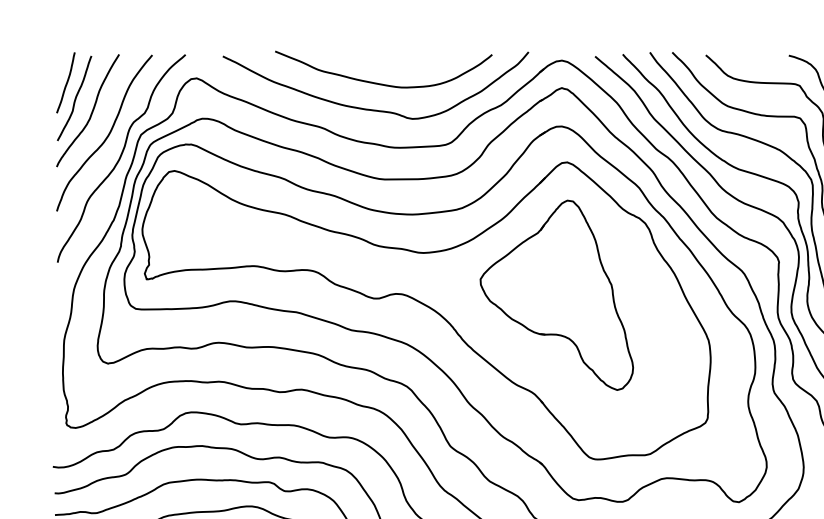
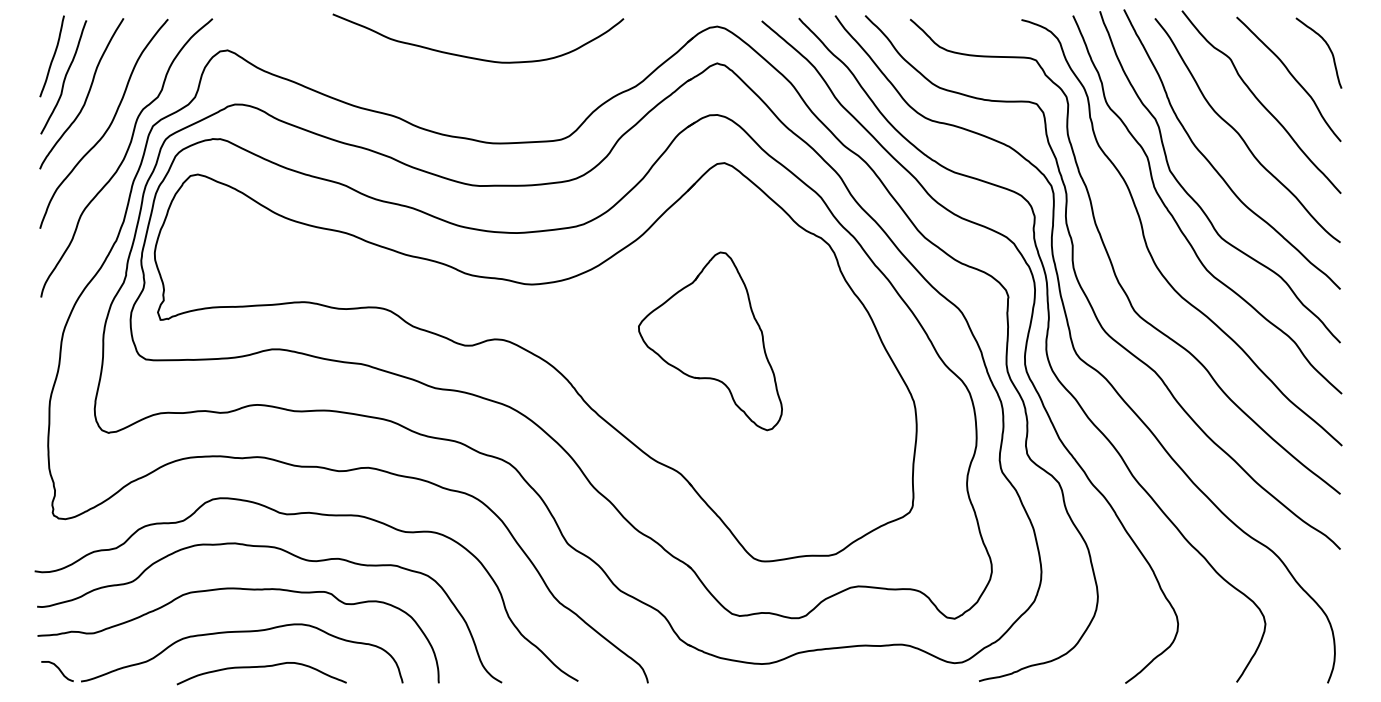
curve: (370, 109) -> (460, 91), removed
part: (556, 295) -> (710, 341), size x0.7

